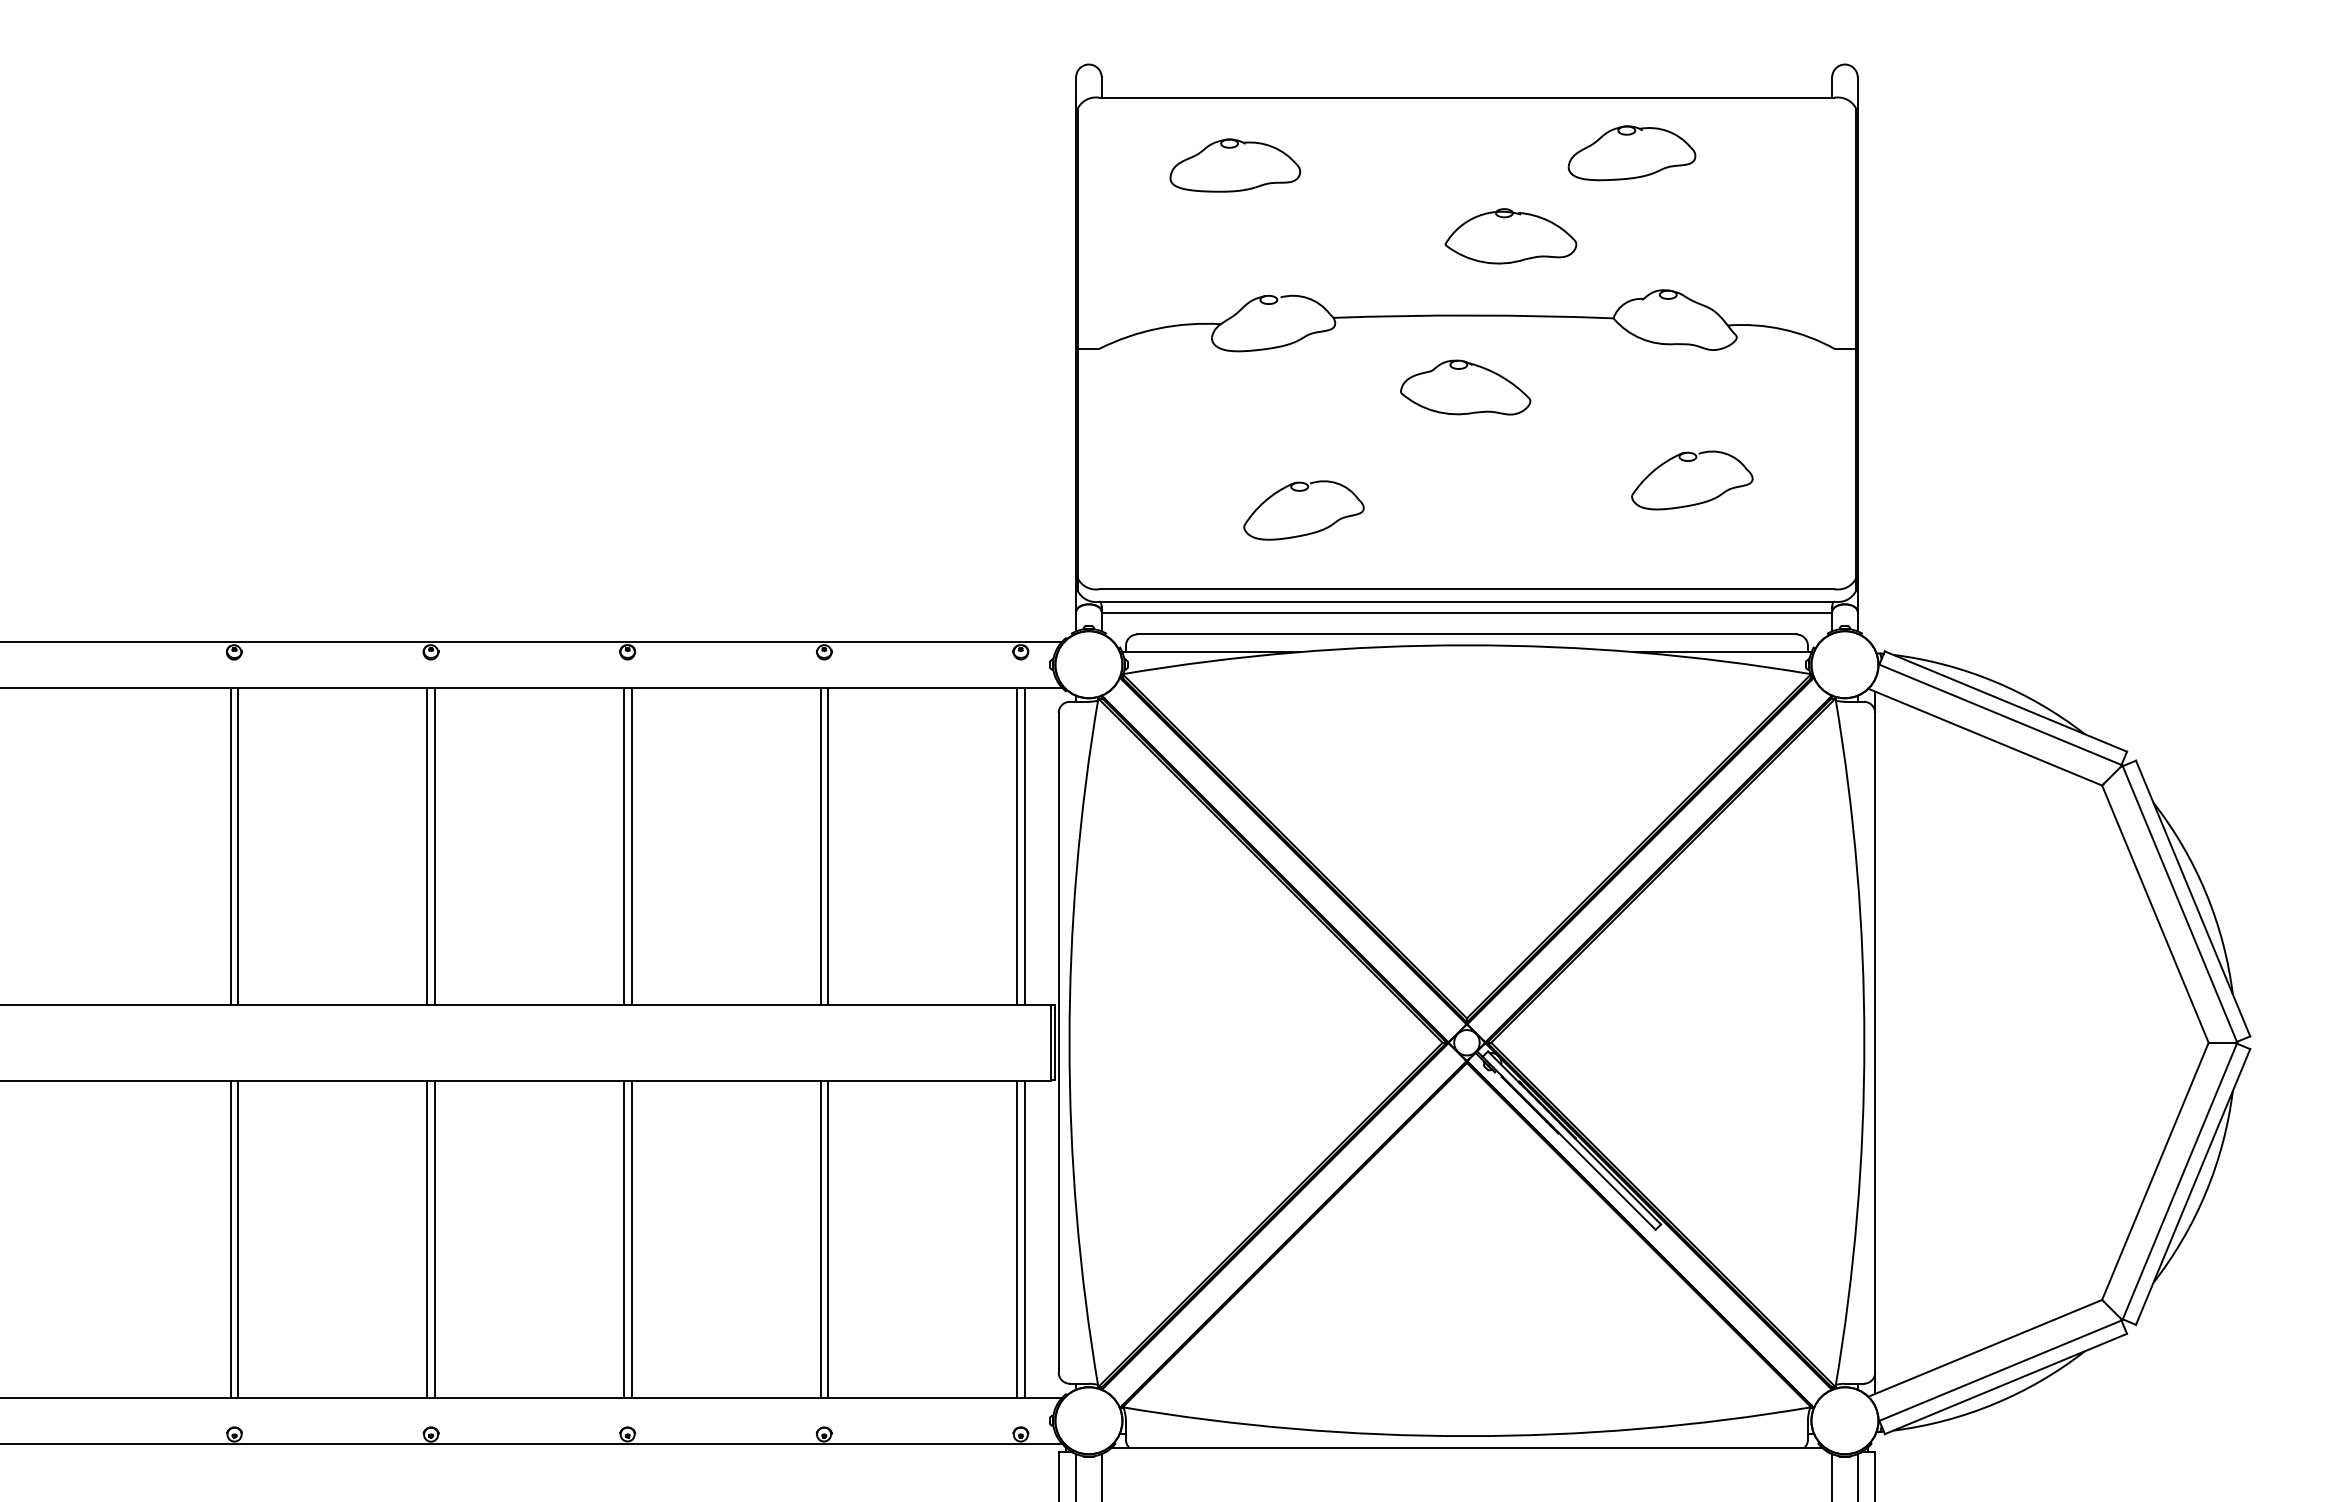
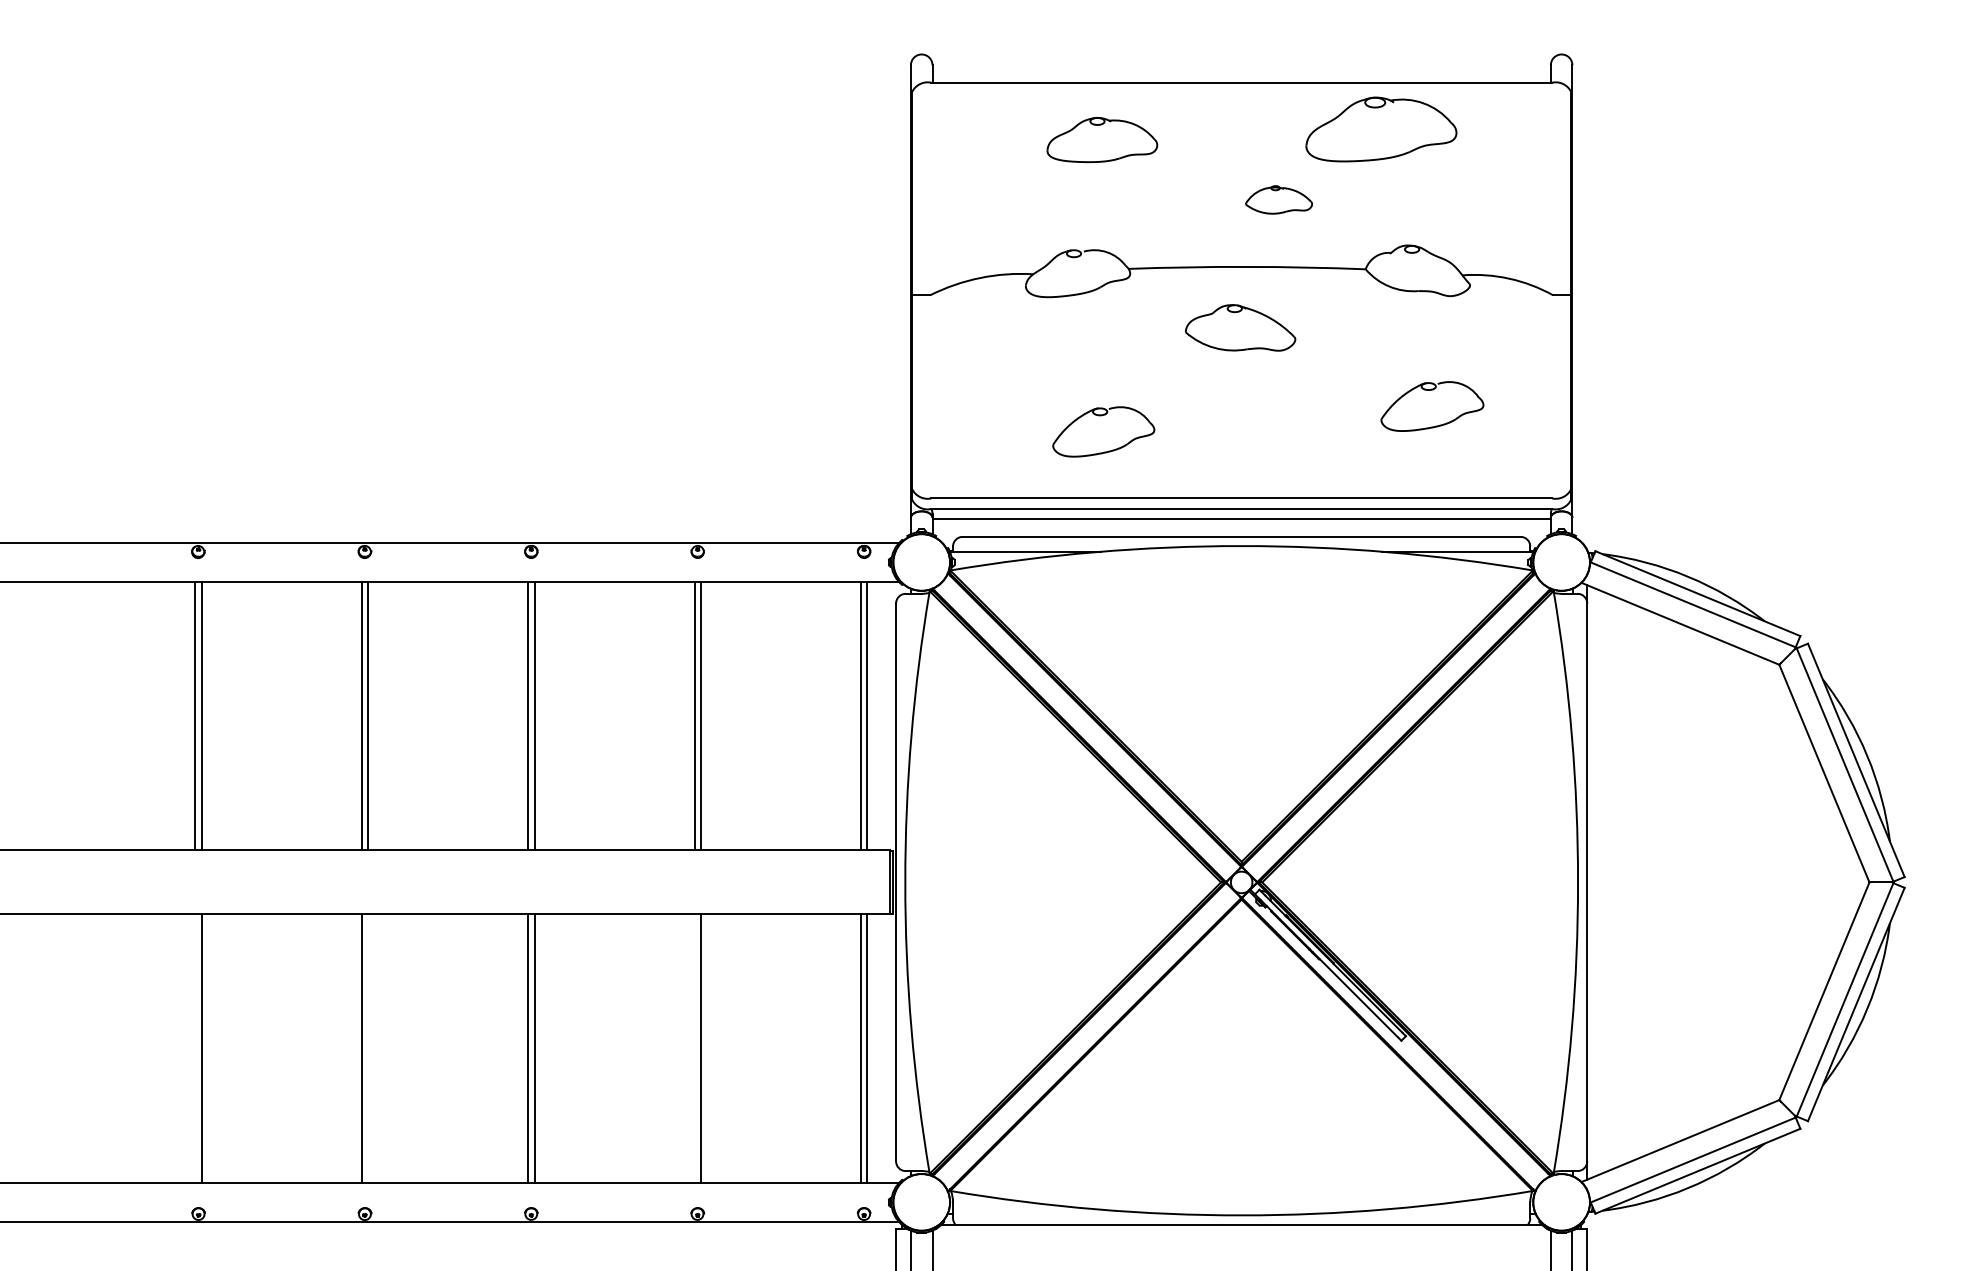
part: (1631, 153) -> (1380, 129), size x1.4
part: (1235, 165) -> (1102, 139), moved
part: (1510, 236) -> (1278, 200), size x0.6
line: (230, 1238) -> (195, 1048), removed
line: (434, 1238) -> (367, 1048), removed
line: (820, 1238) -> (694, 1048), removed

